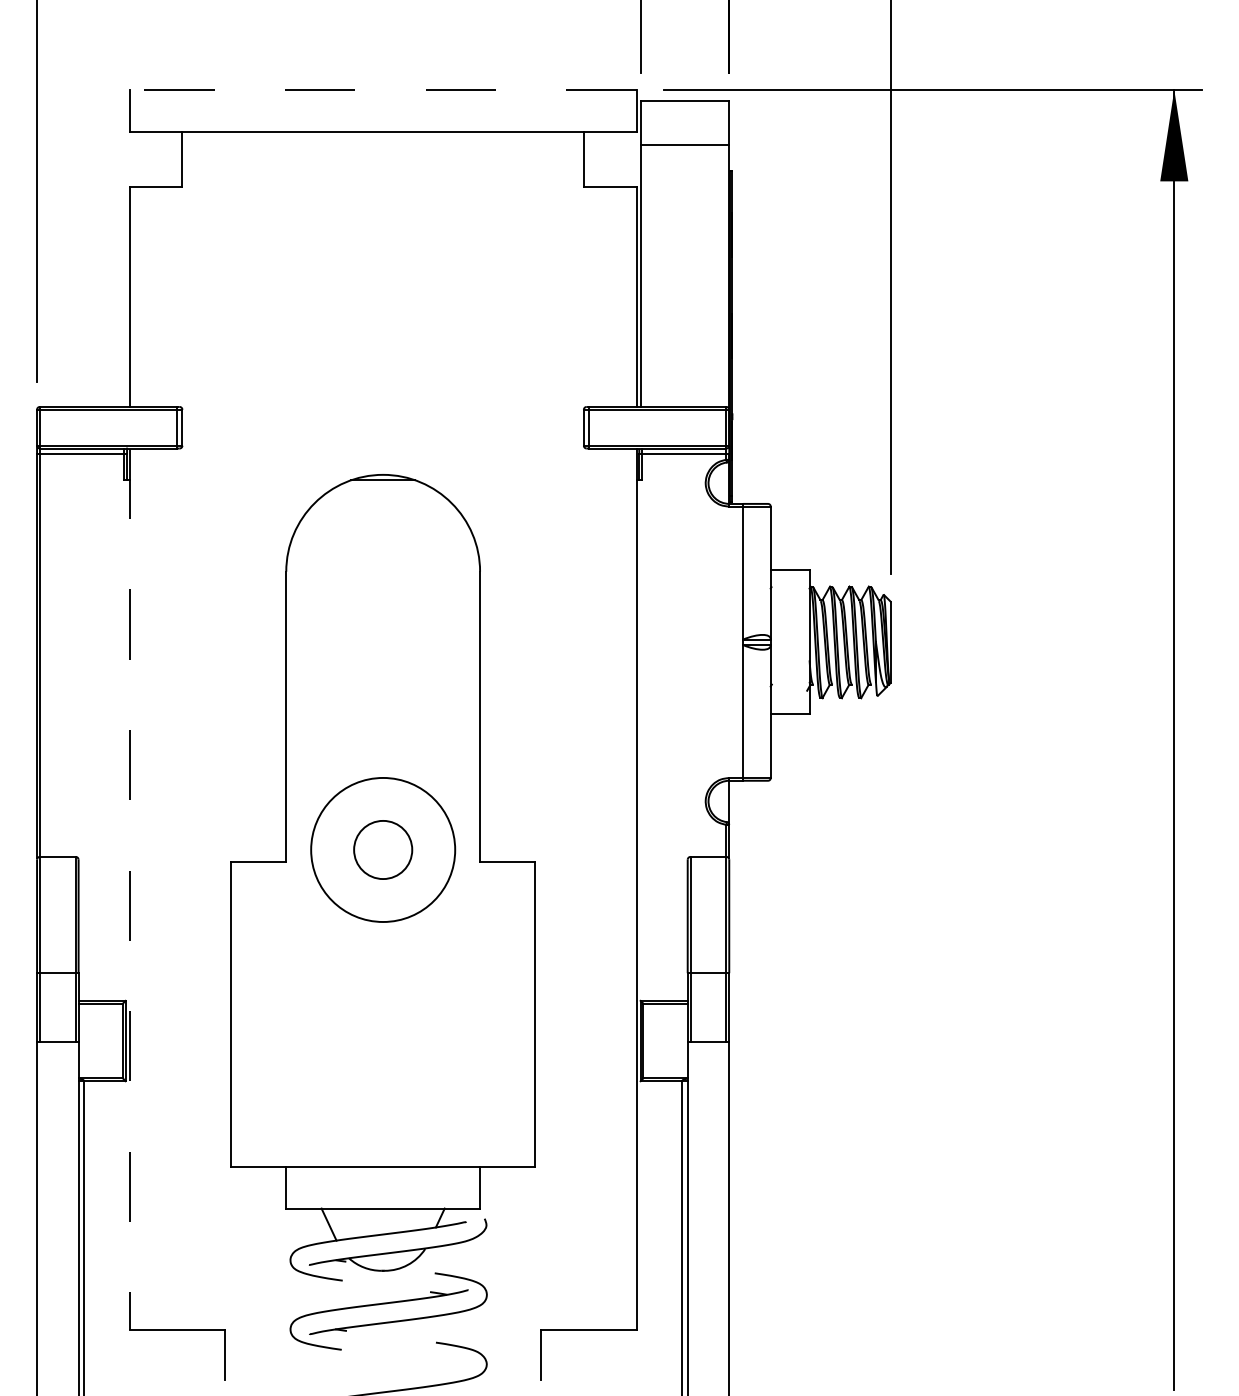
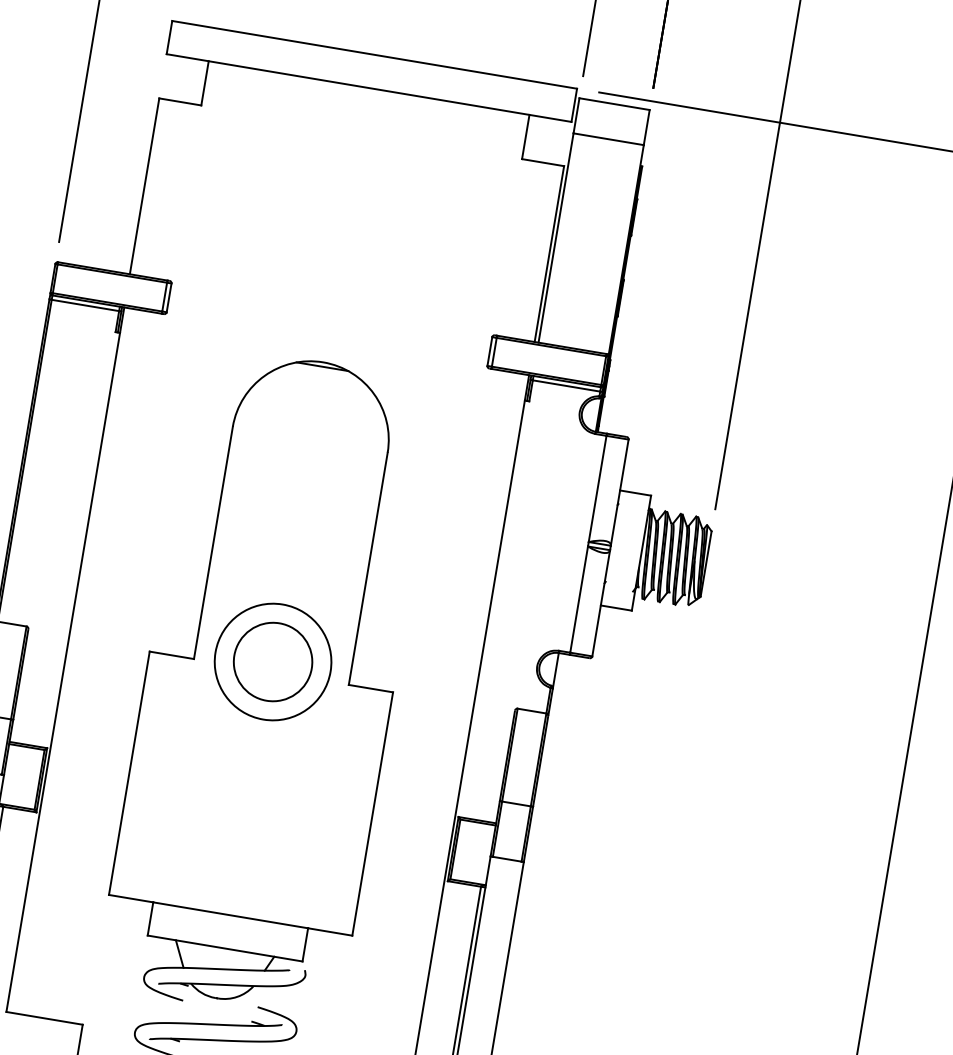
line: (382, 89) -> (374, 54), dashed -> solid
circle: (382, 849) -> (272, 661), size x1.67
line: (129, 889) -> (65, 659), dashed -> solid

